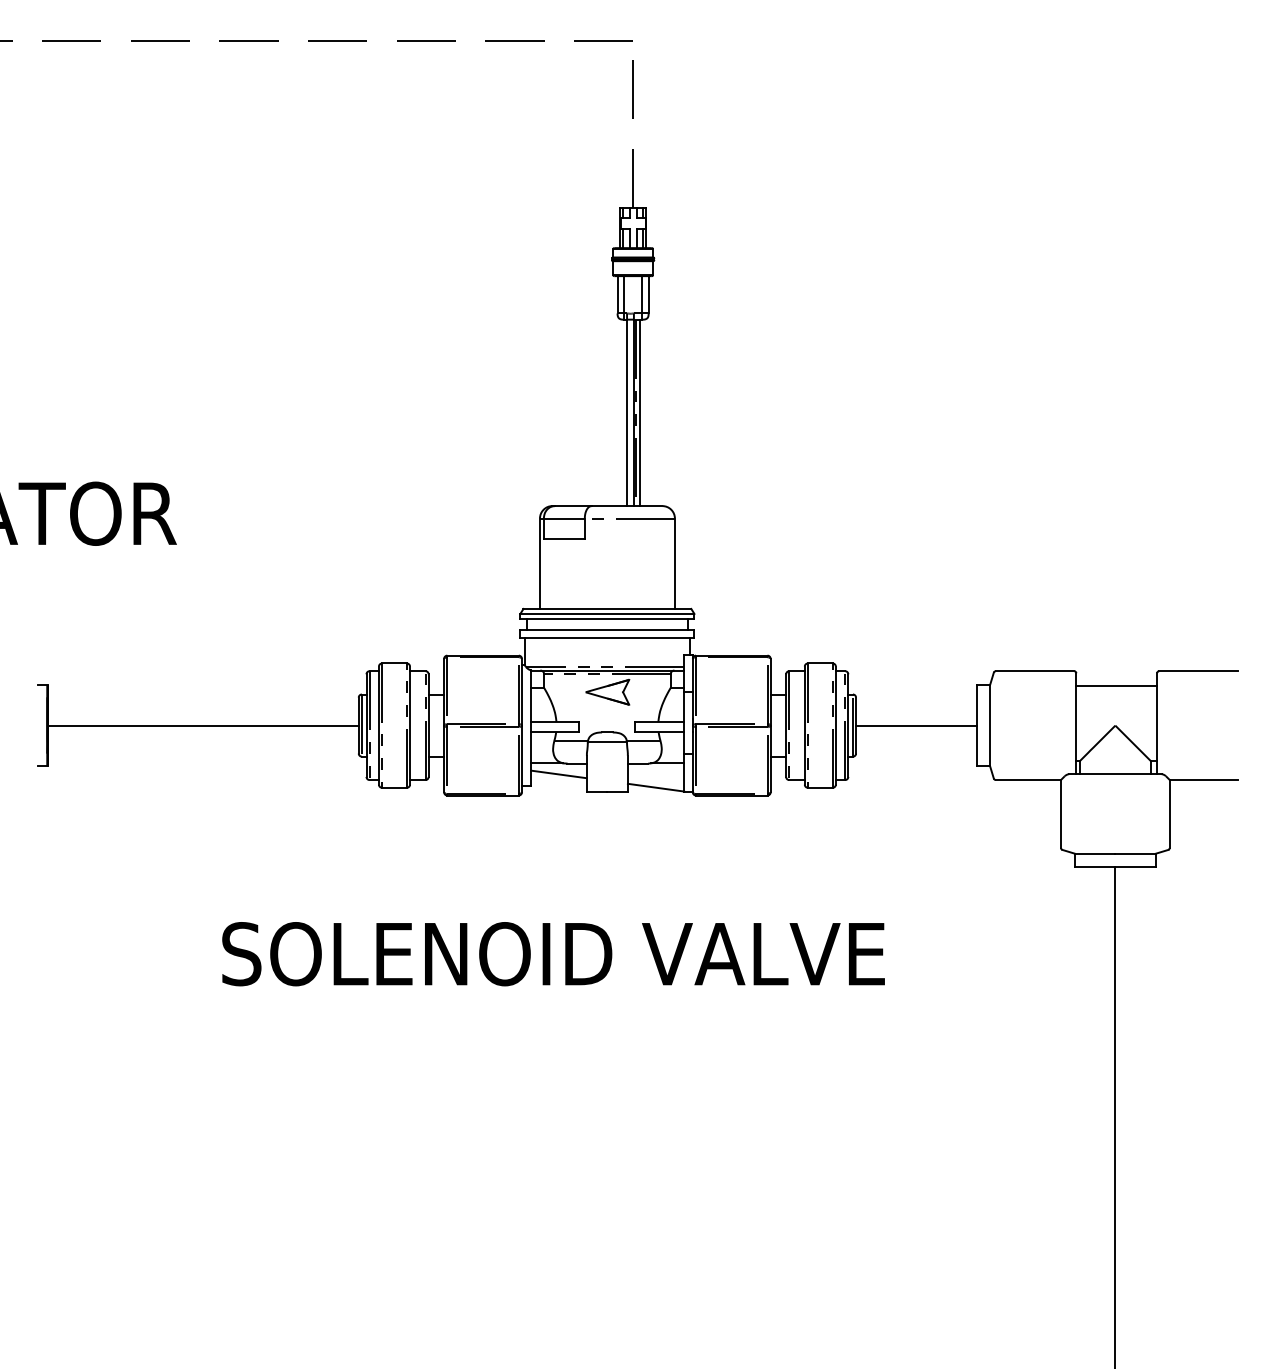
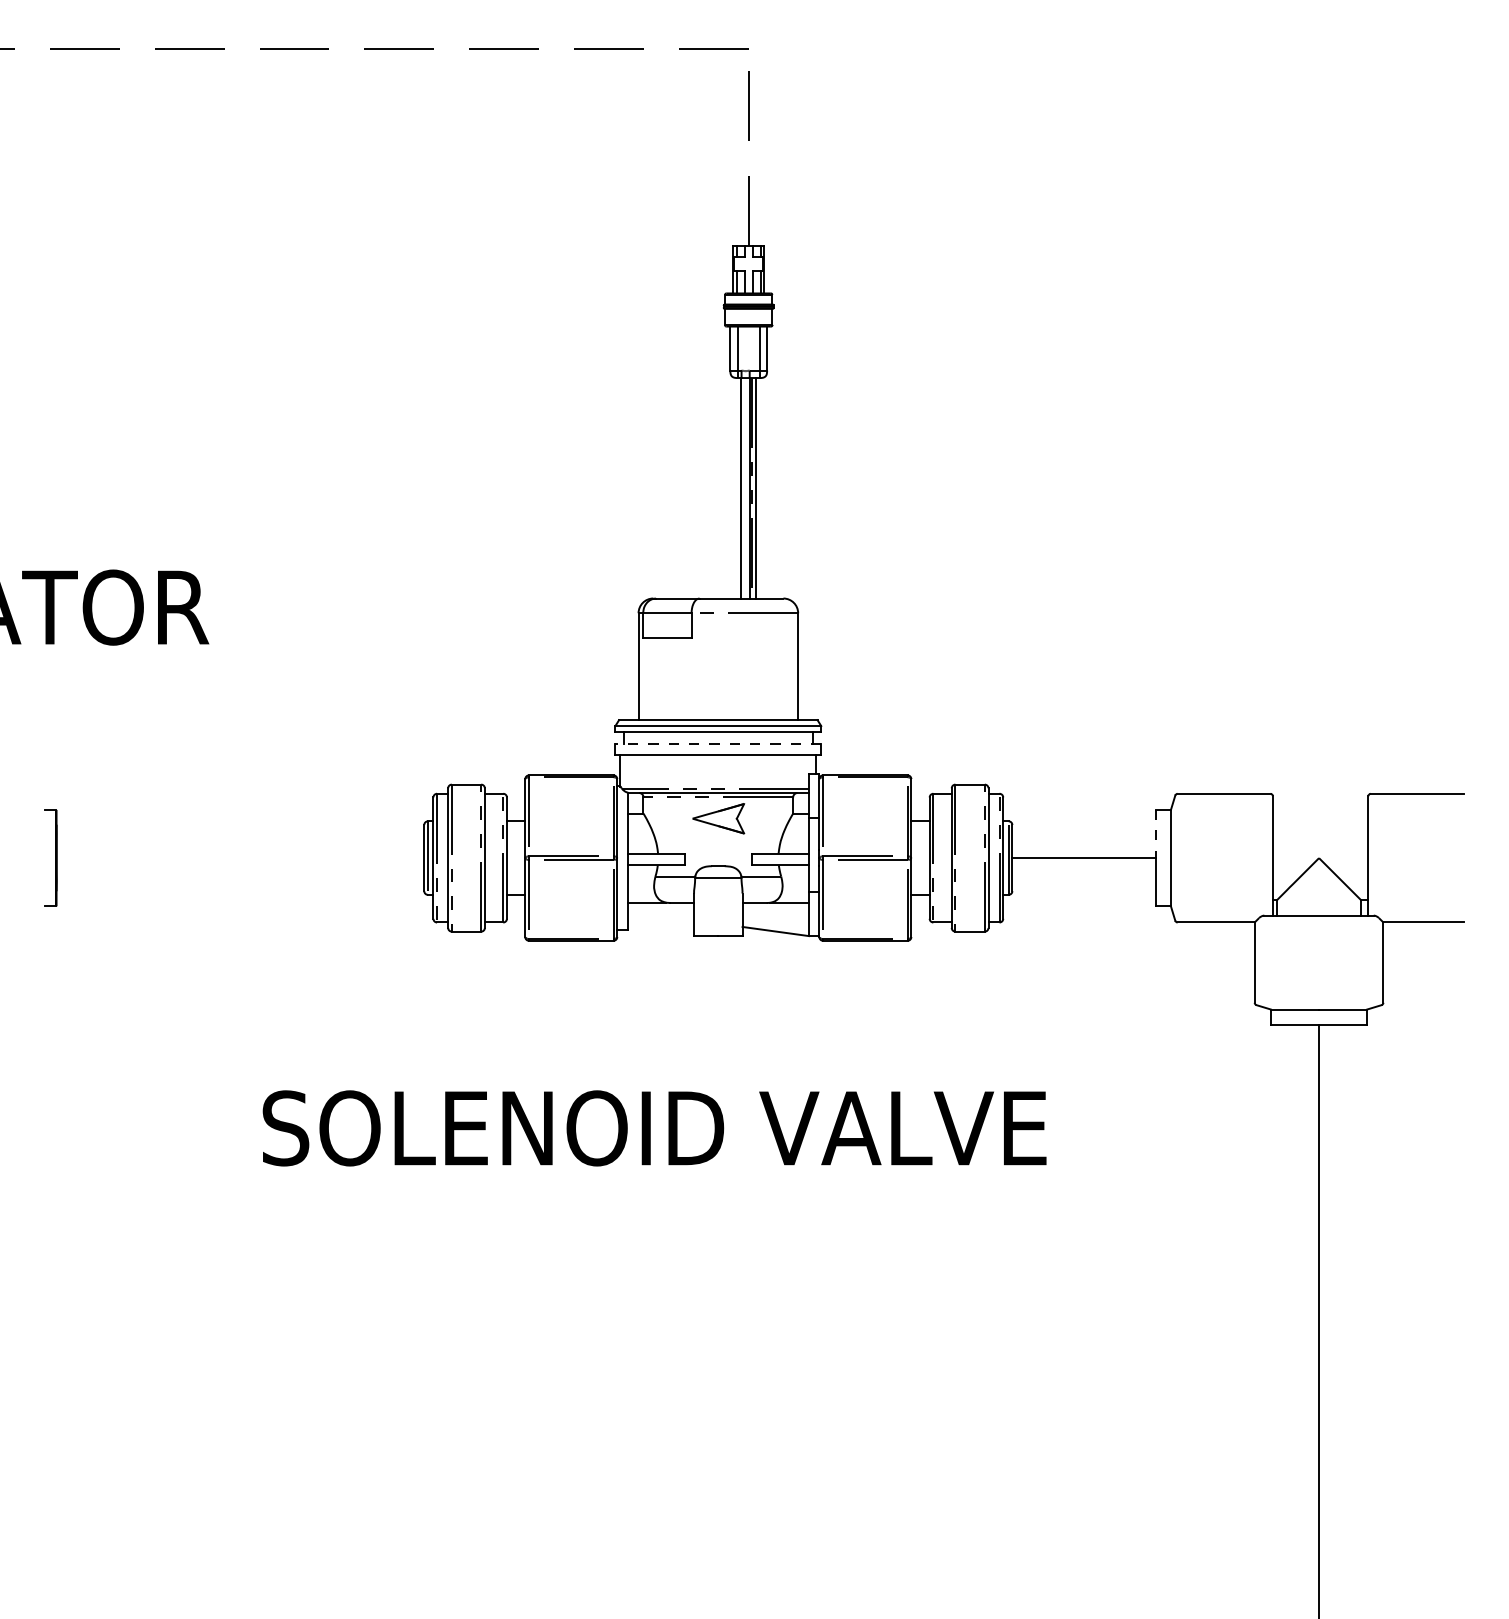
line: (607, 629) -> (718, 744), solid -> dashed
line: (1116, 685) -> (1320, 810), removed
line: (977, 705) -> (1155, 834), solid -> dashed
line: (203, 725) -> (240, 858), removed
line: (559, 774) -> (661, 915), removed

